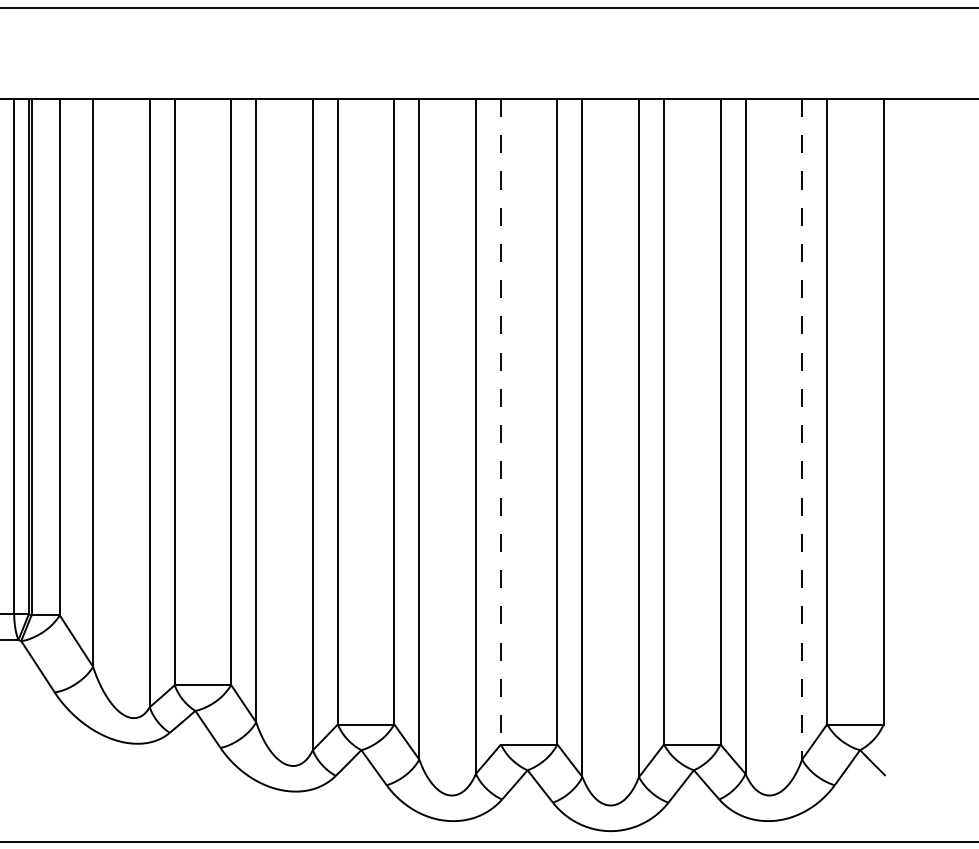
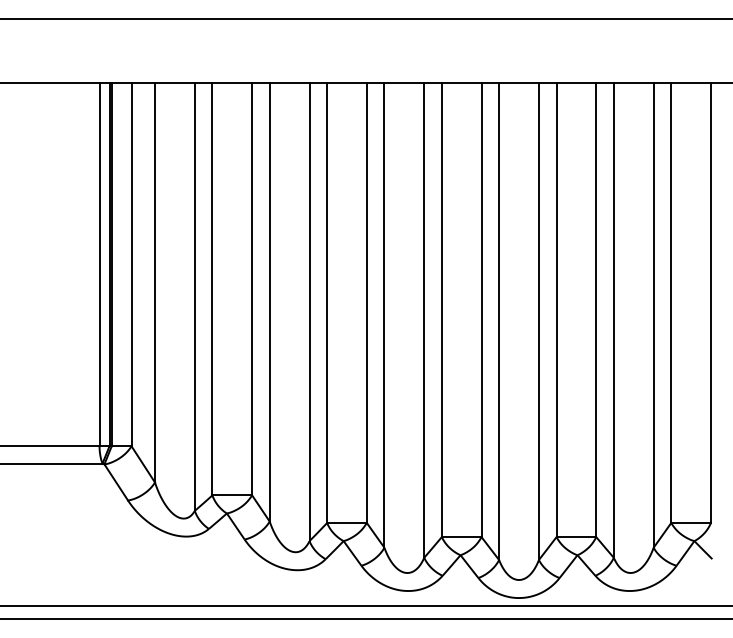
line: (500, 422) -> (441, 310), dashed -> solid
line: (801, 429) -> (653, 315), dashed -> solid

